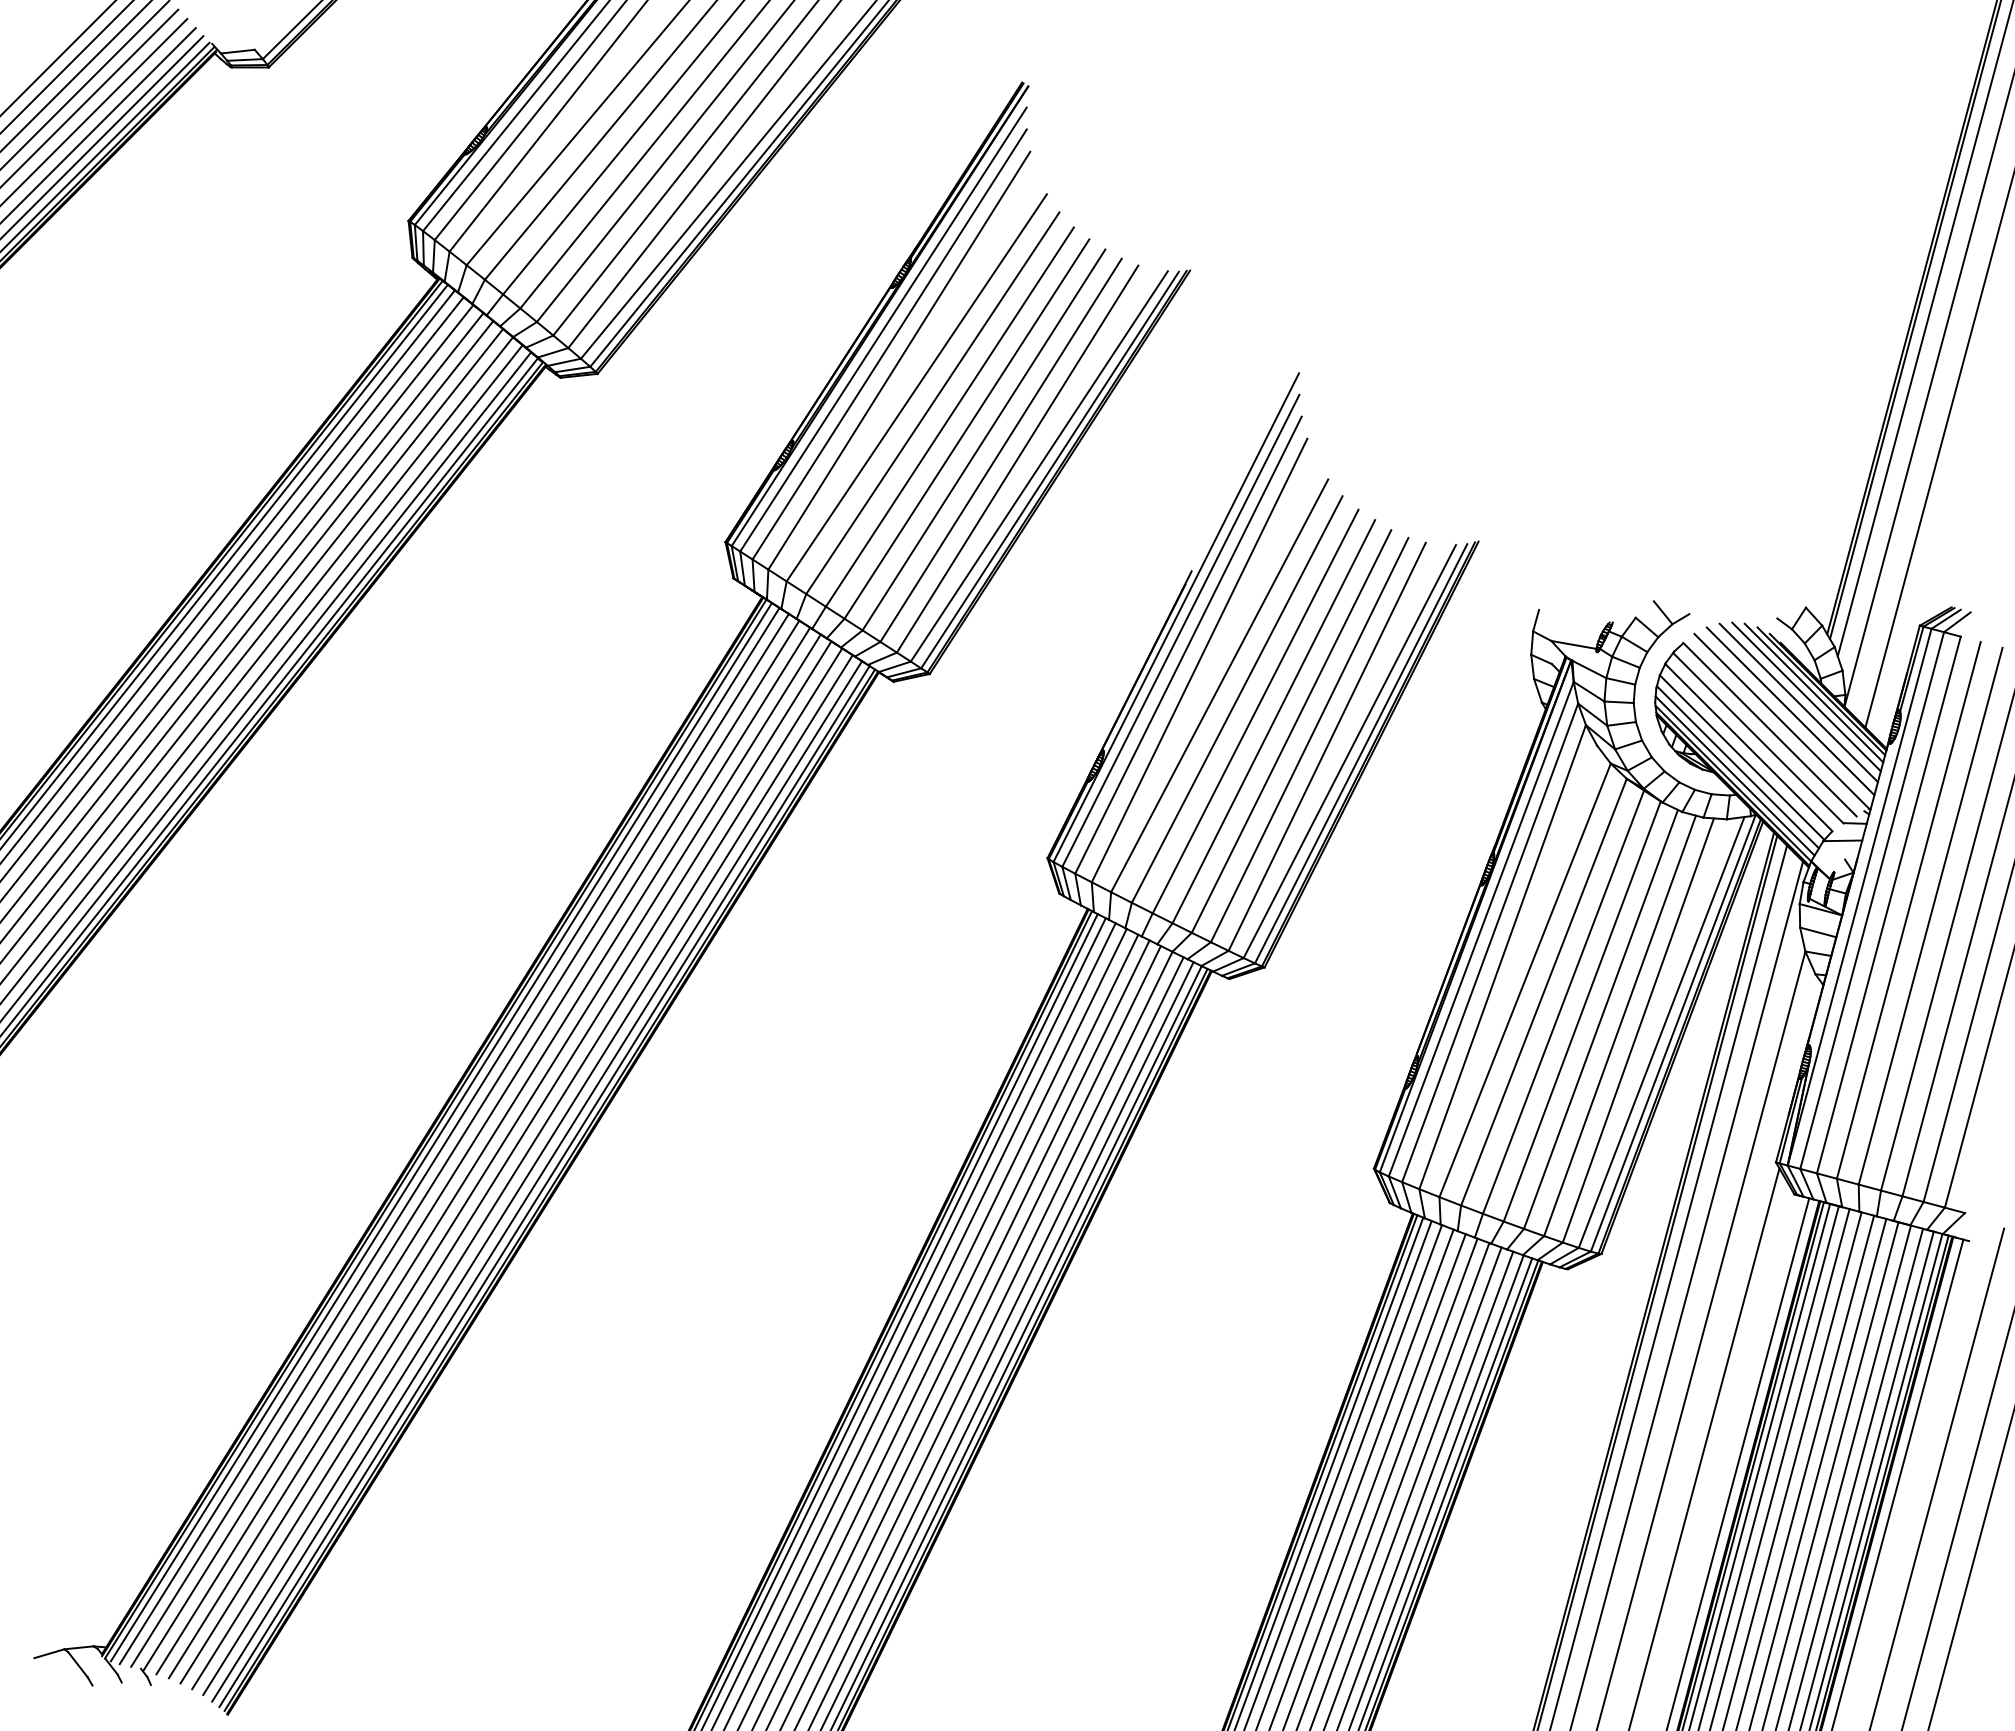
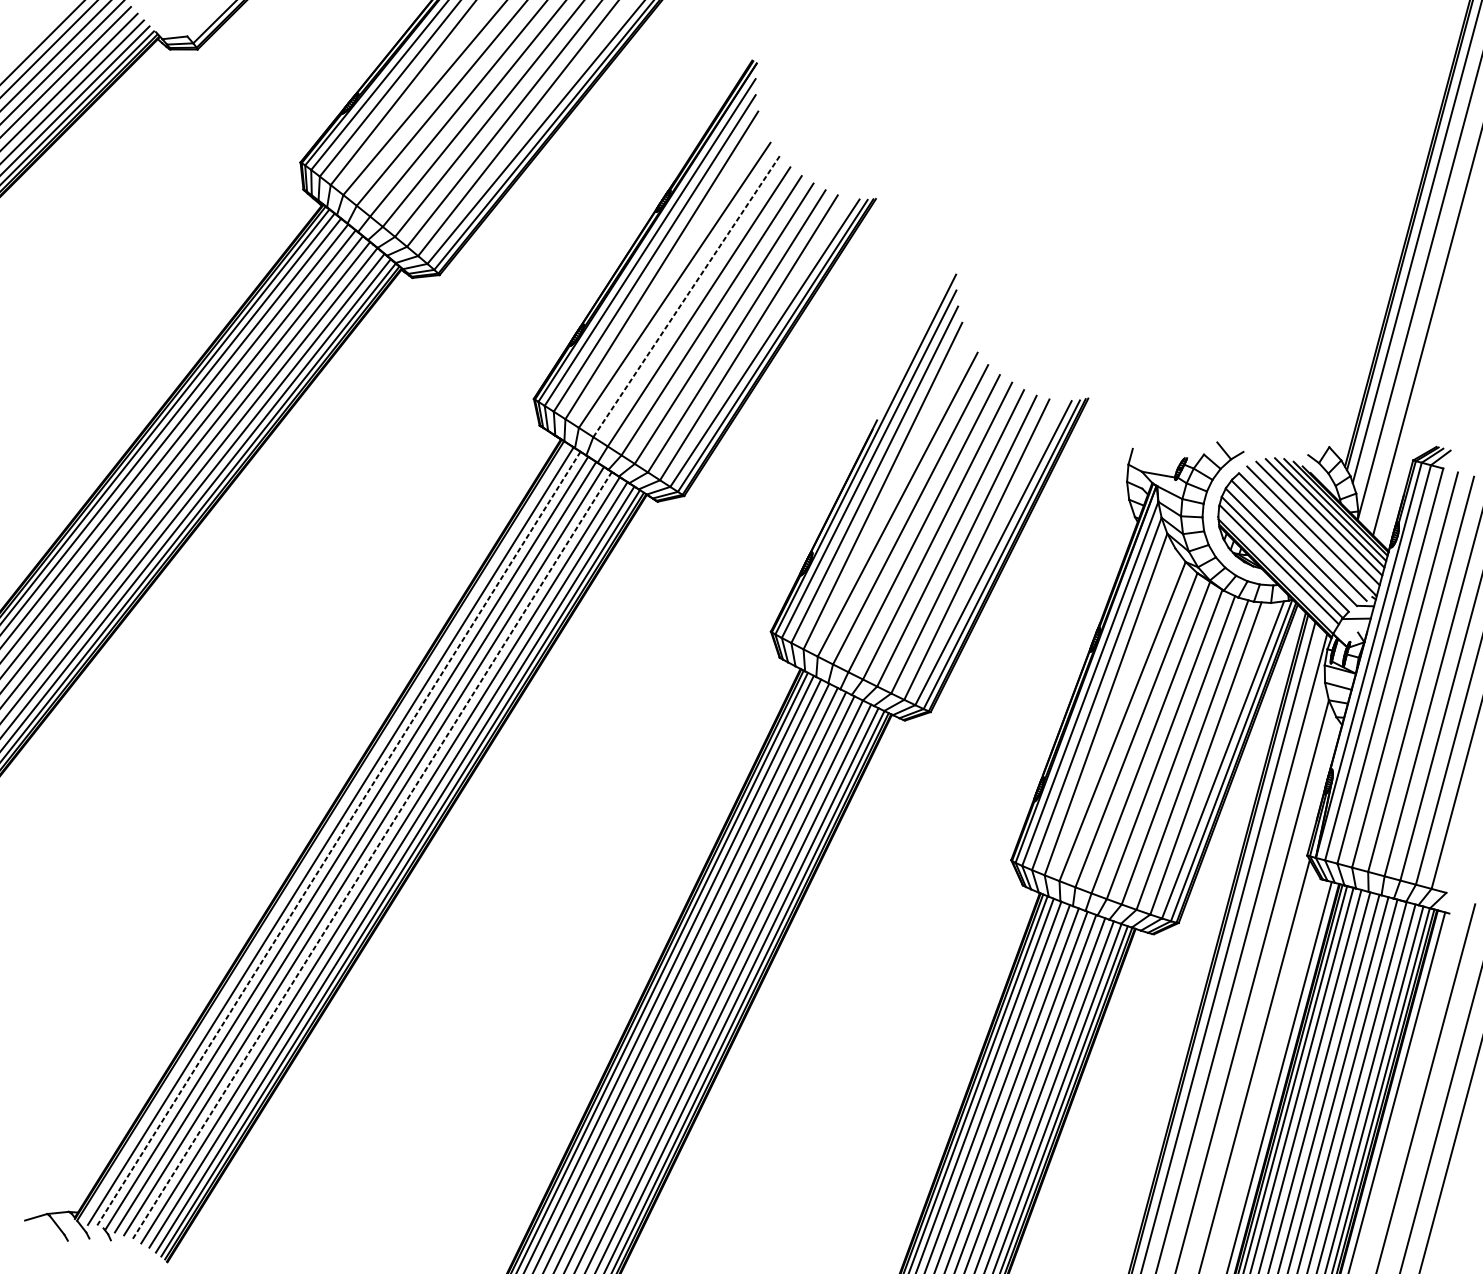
line: (933, 402) -> (687, 296), solid -> dashed
line: (1734, 775) -> (1276, 570), removed
line: (440, 1132) -> (324, 833), removed
line: (460, 1140) -> (338, 839), solid -> dashed
line: (505, 1162) -> (371, 855), solid -> dashed

